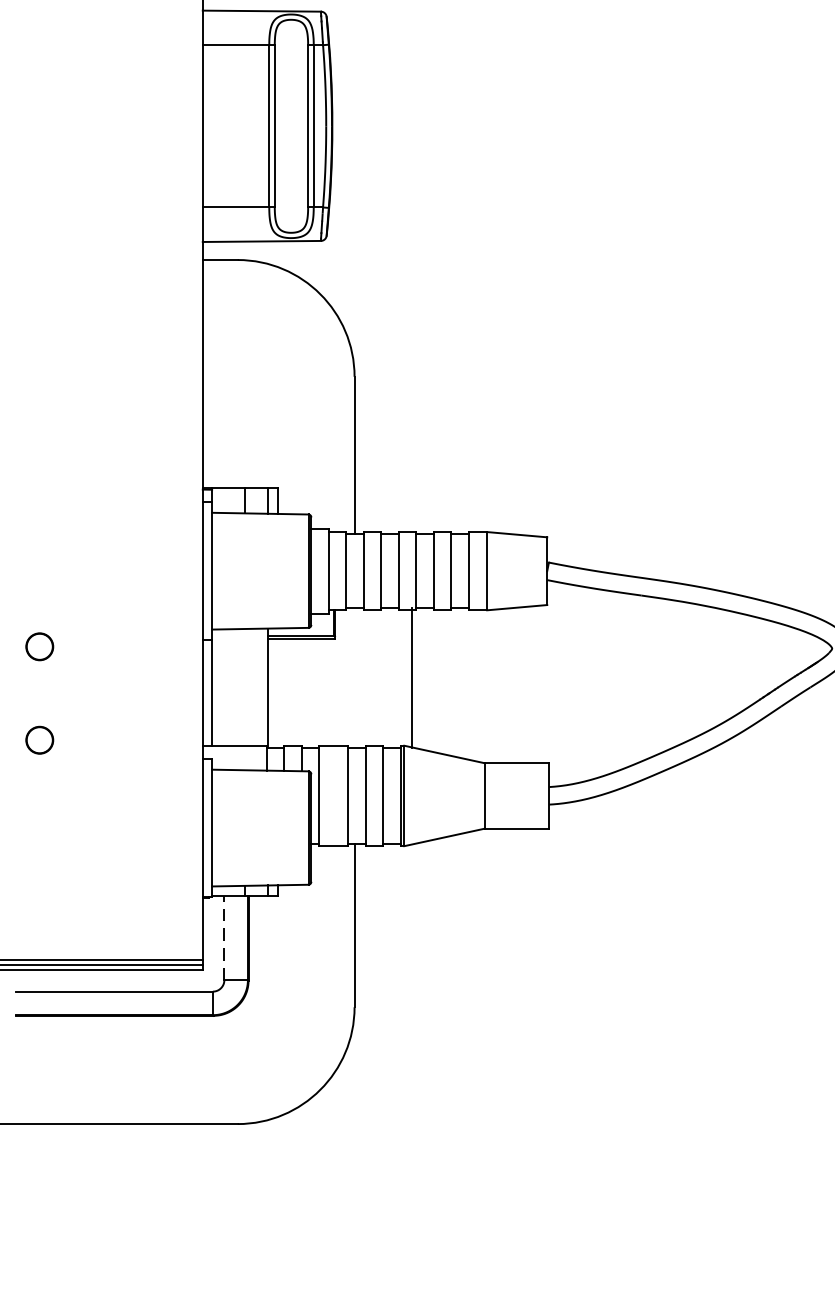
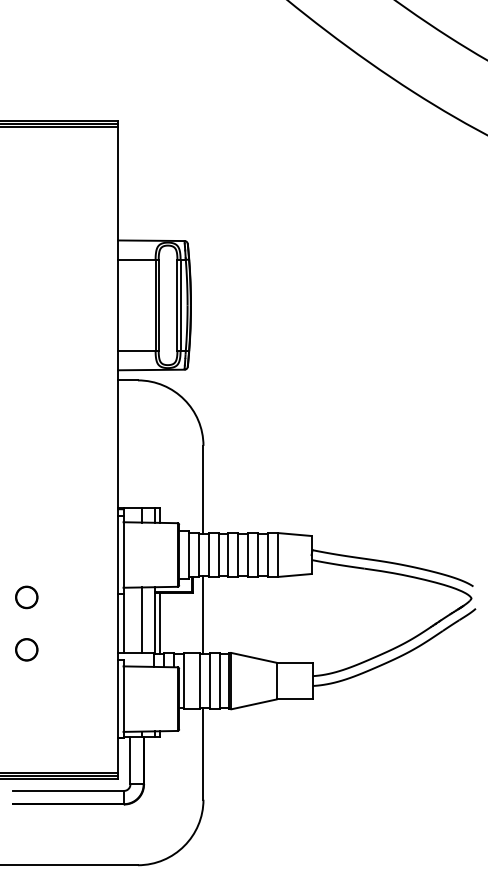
part: (39, 646) -> (26, 597), size x1.43
line: (411, 677) -> (203, 614), moved
line: (244, 686) -> (141, 619), added
line: (277, 693) -> (160, 623), added
circle: (39, 739) -> (26, 649), size x1.43
line: (224, 937) -> (130, 760), dashed -> solid

